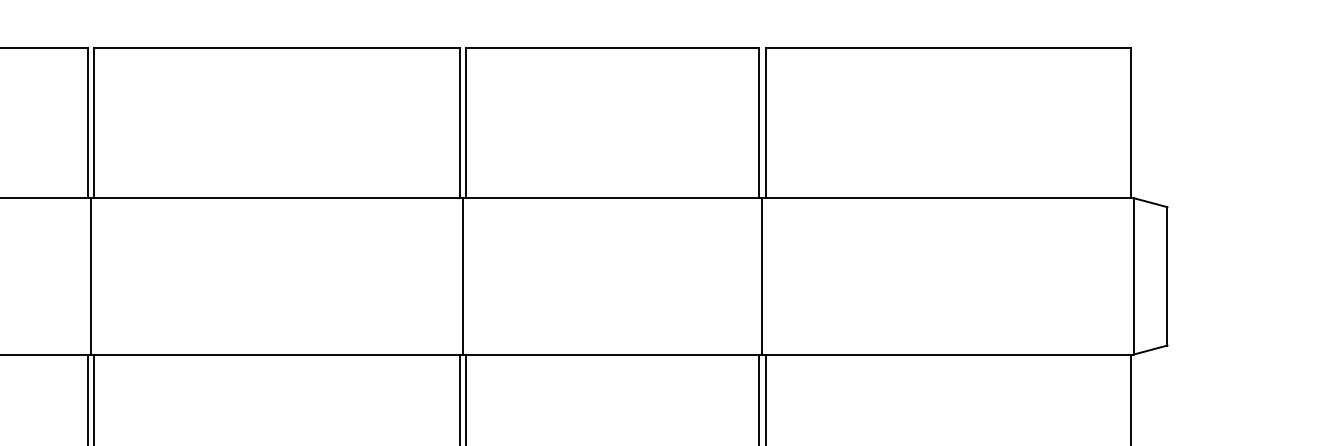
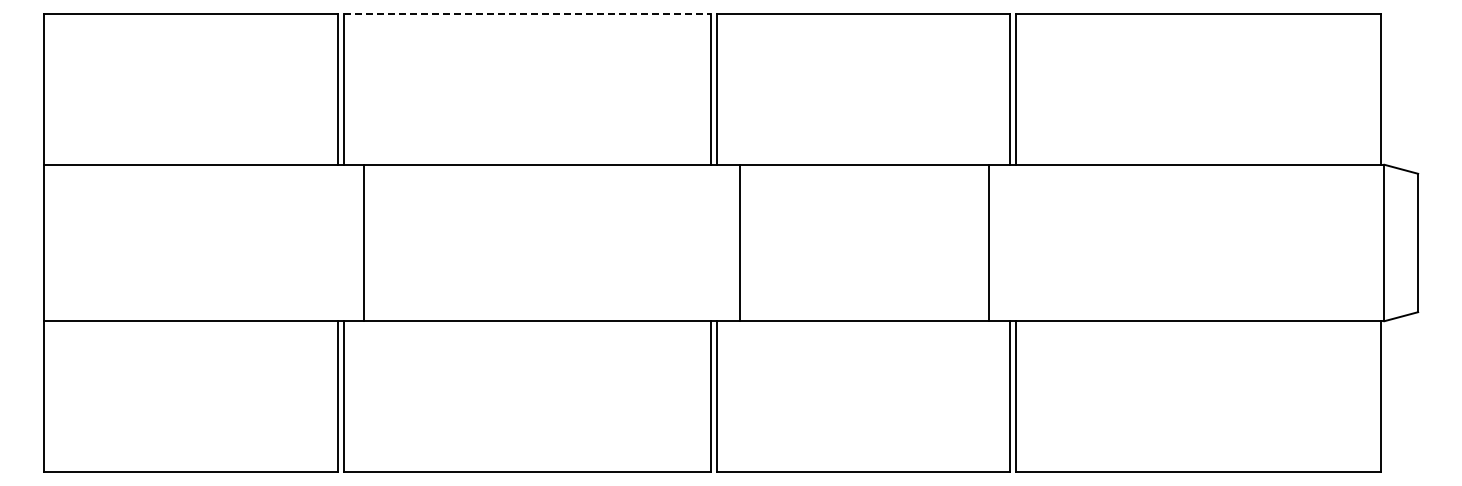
line: (277, 47) -> (528, 14), solid -> dashed
line: (90, 275) -> (364, 242), moved
line: (463, 275) -> (740, 242), moved
line: (762, 275) -> (989, 242), moved

